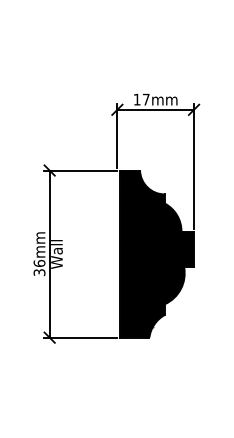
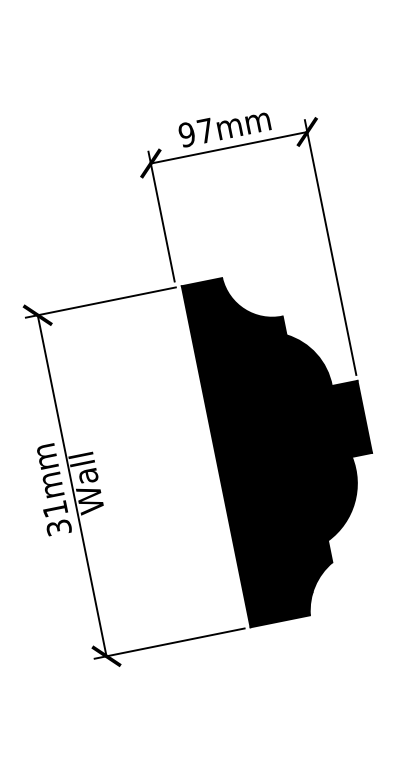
text: (136, 99) -> (185, 134), 17mm -> 97mm
text: (39, 262) -> (54, 507), 36mm -> 31mm

